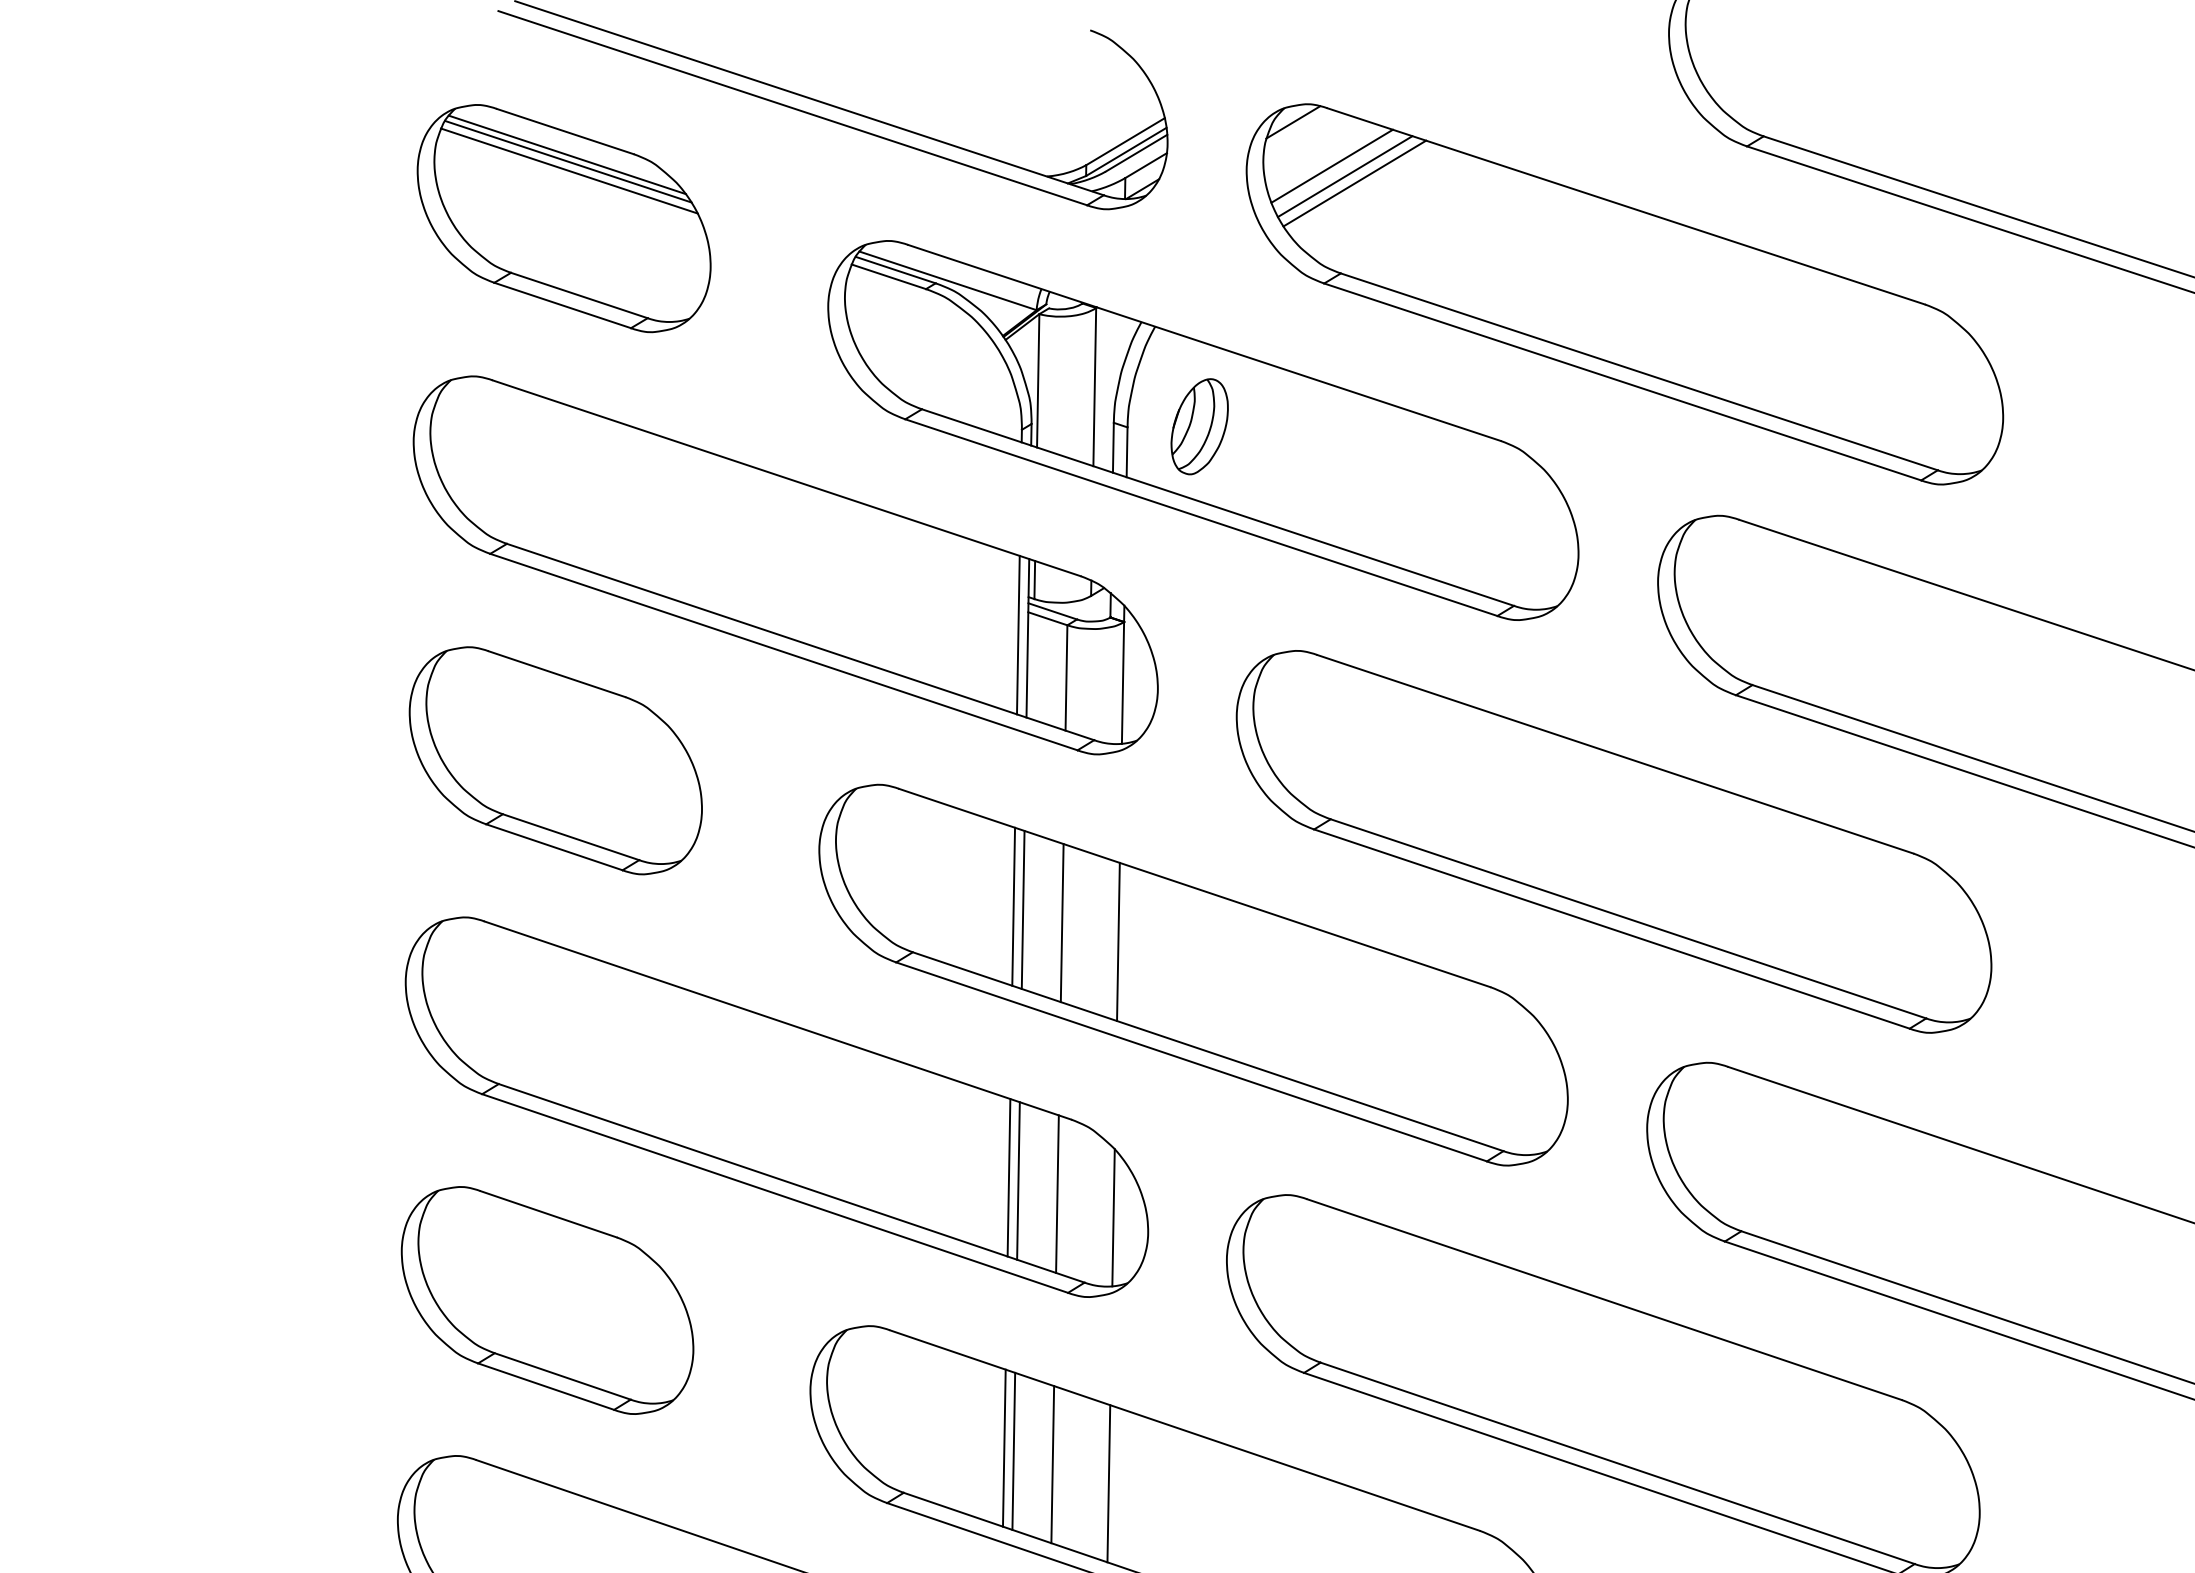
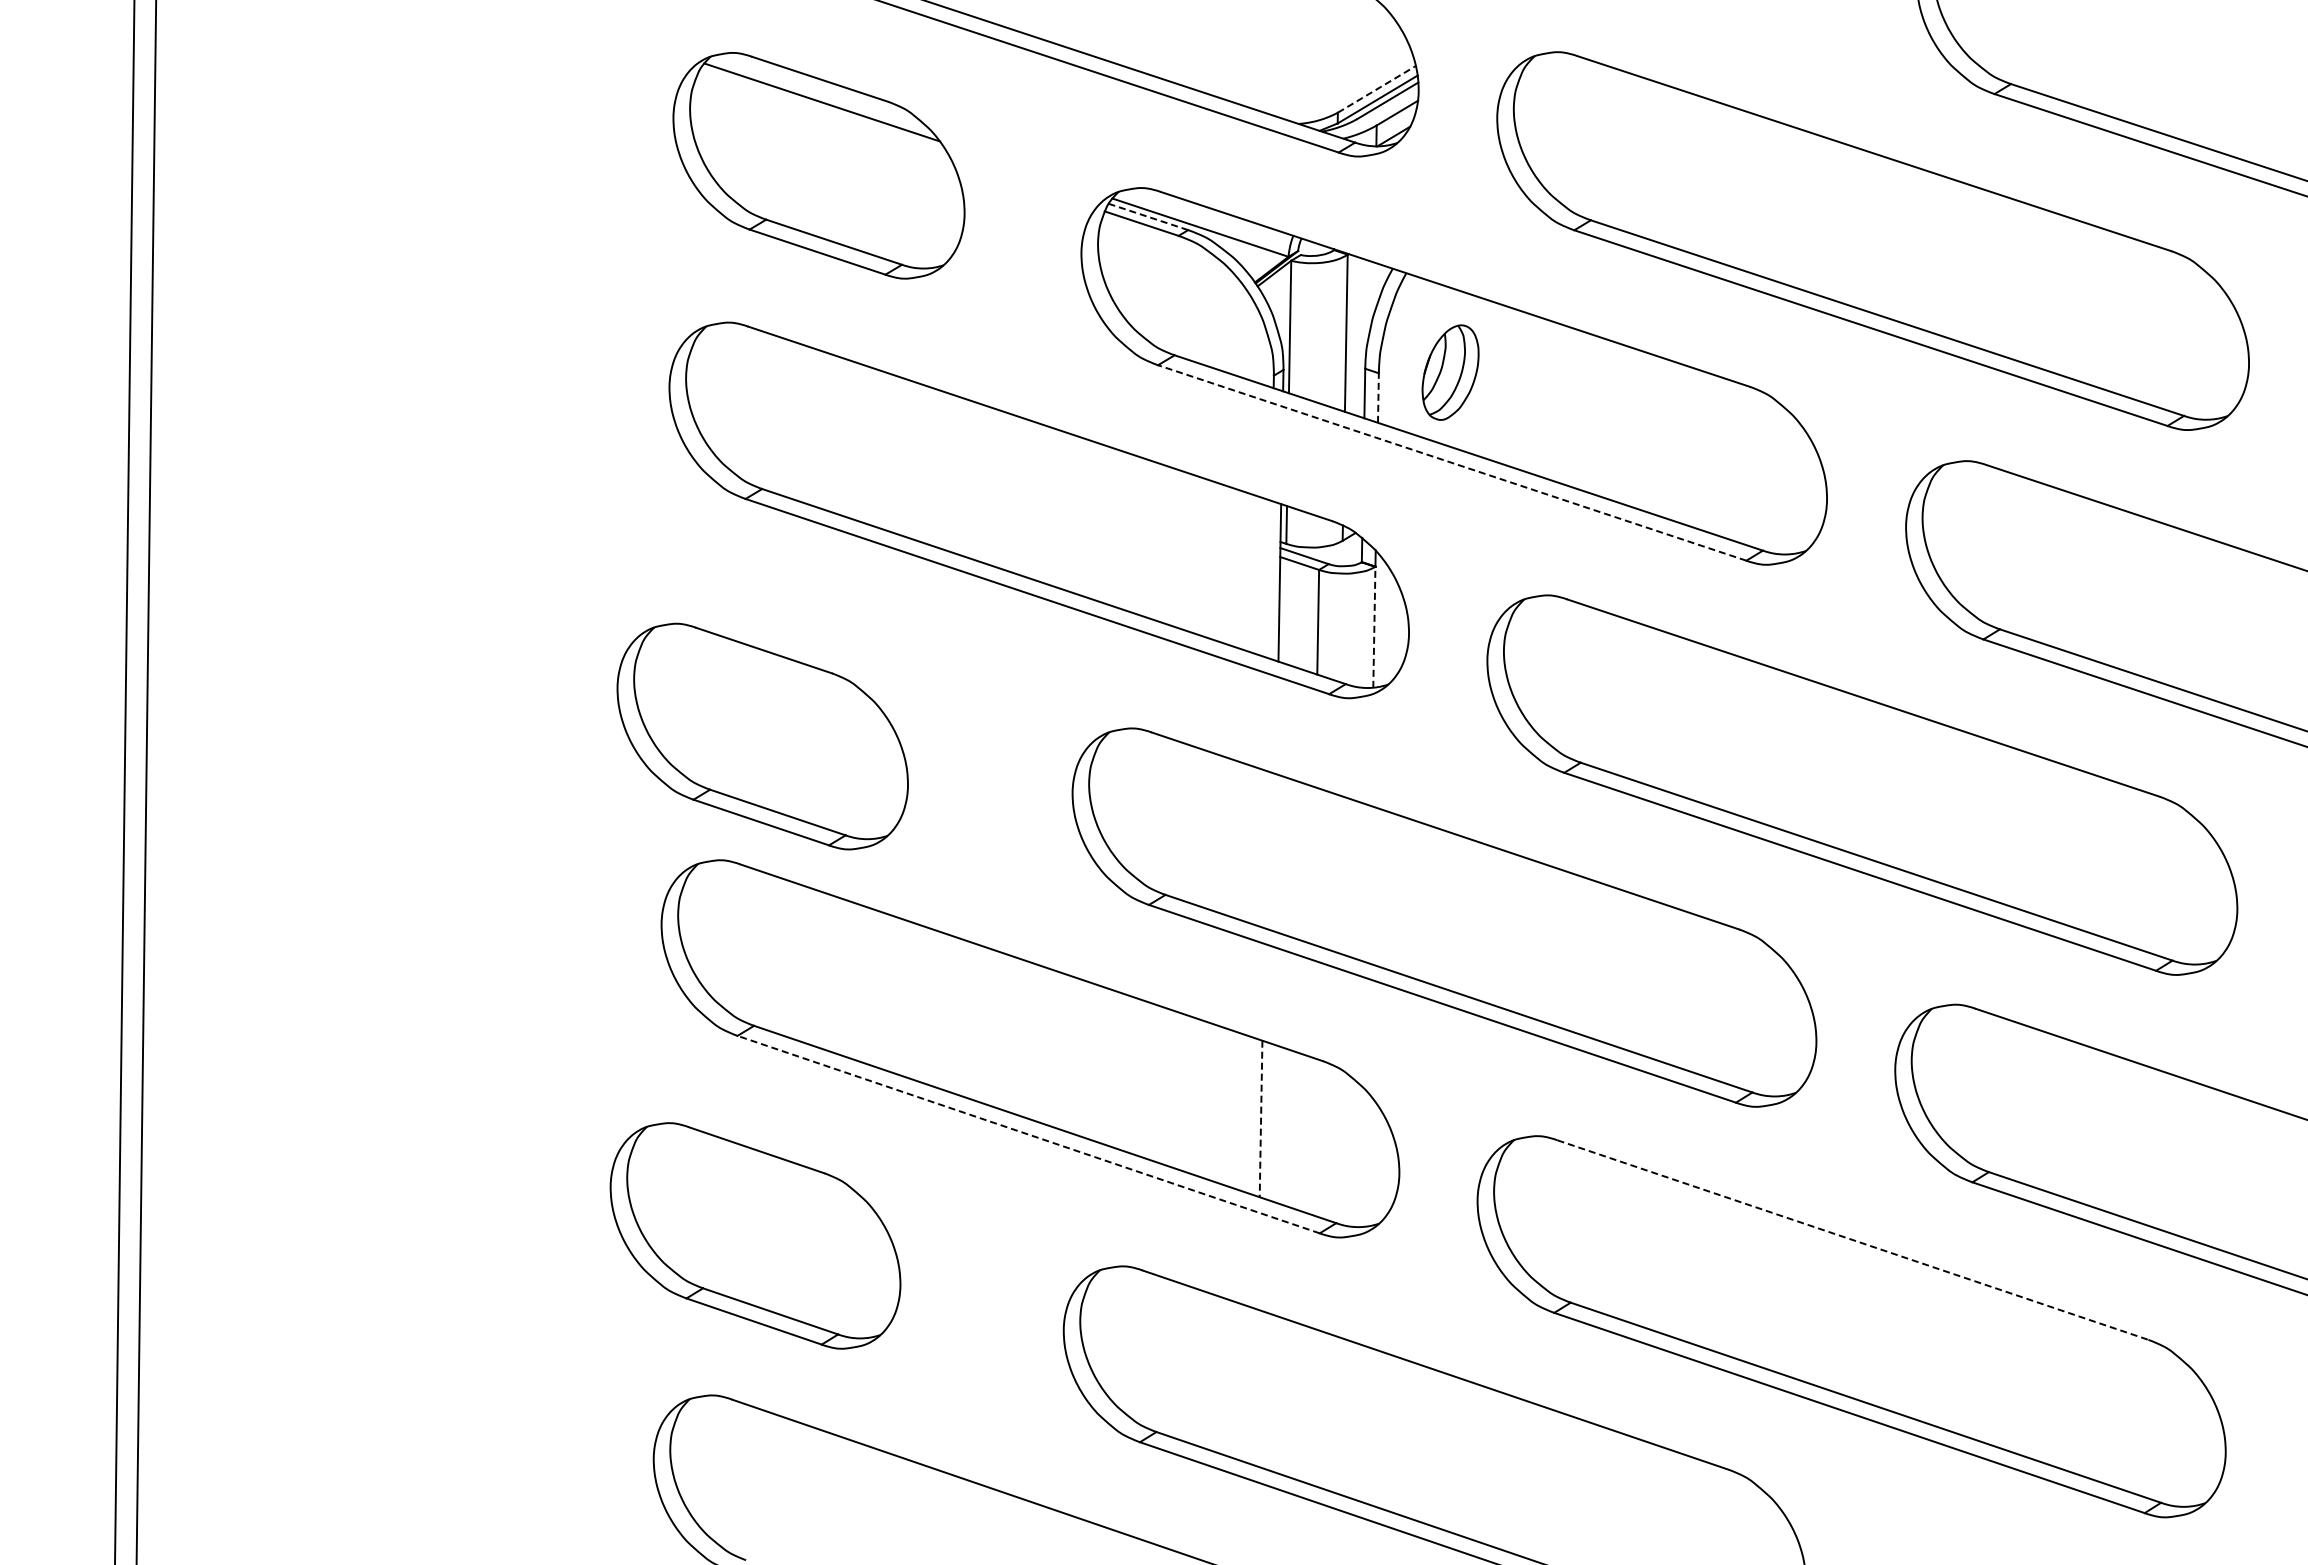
line: (1293, 122) -> (1543, 70), removed
line: (1126, 141) -> (1377, 89), solid -> dashed
line: (567, 160) -> (822, 108), removed
line: (1331, 165) -> (1581, 113), removed
line: (568, 171) -> (823, 118), removed
line: (1345, 176) -> (1595, 123), removed
line: (1354, 183) -> (1604, 130), removed
line: (895, 269) -> (1148, 216), solid -> dashed
line: (1127, 452) -> (1378, 398), solid -> dashed
line: (1200, 517) -> (1451, 462), solid -> dashed
line: (1018, 634) -> (1270, 579), removed
line: (1123, 682) -> (1374, 626), solid -> dashed
part: (555, 760) -> (762, 736), moved
line: (1013, 906) -> (1265, 849), removed
line: (1022, 909) -> (1274, 852), removed
line: (1061, 922) -> (1313, 865), removed
line: (1118, 941) -> (1369, 884), removed
line: (1009, 1178) -> (1261, 1119), solid -> dashed
line: (1018, 1180) -> (1270, 1121), removed
line: (774, 1193) -> (1028, 1134), solid -> dashed
line: (1056, 1193) -> (1308, 1134), removed
line: (1113, 1217) -> (1364, 1158), removed
part: (547, 1300) -> (755, 1235), moved
line: (1604, 1300) -> (1852, 1240), solid -> dashed
line: (1004, 1448) -> (1256, 1387), removed
line: (1013, 1451) -> (1265, 1390), removed
line: (1052, 1464) -> (1304, 1403), removed
line: (1108, 1483) -> (1359, 1422), removed

